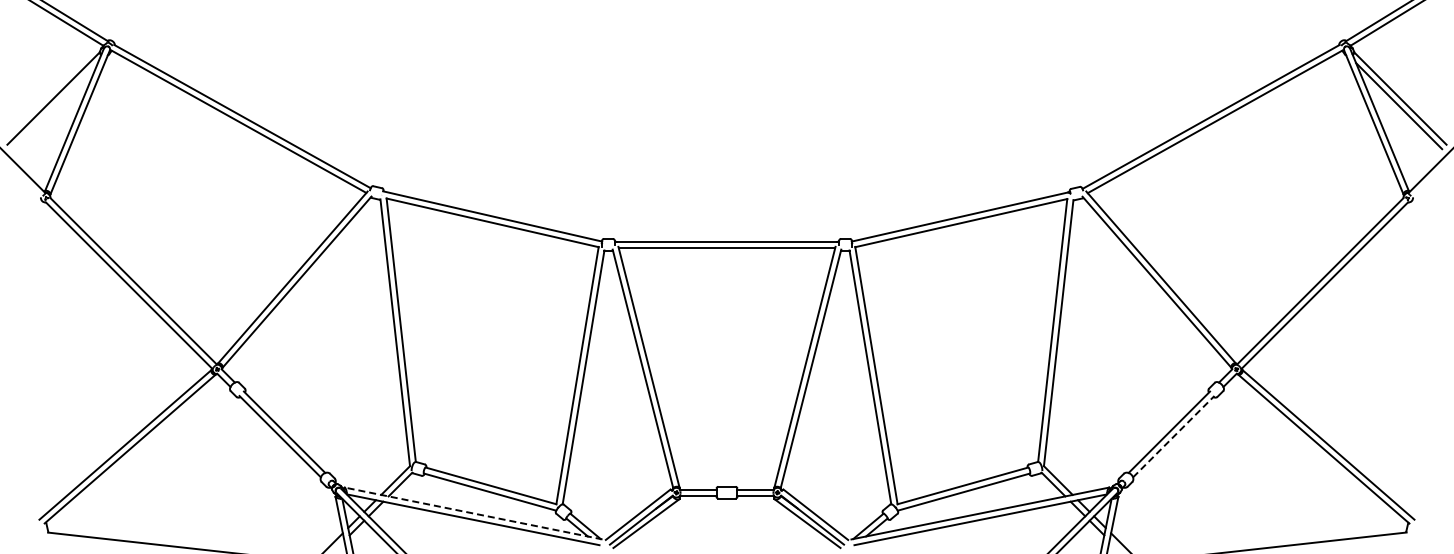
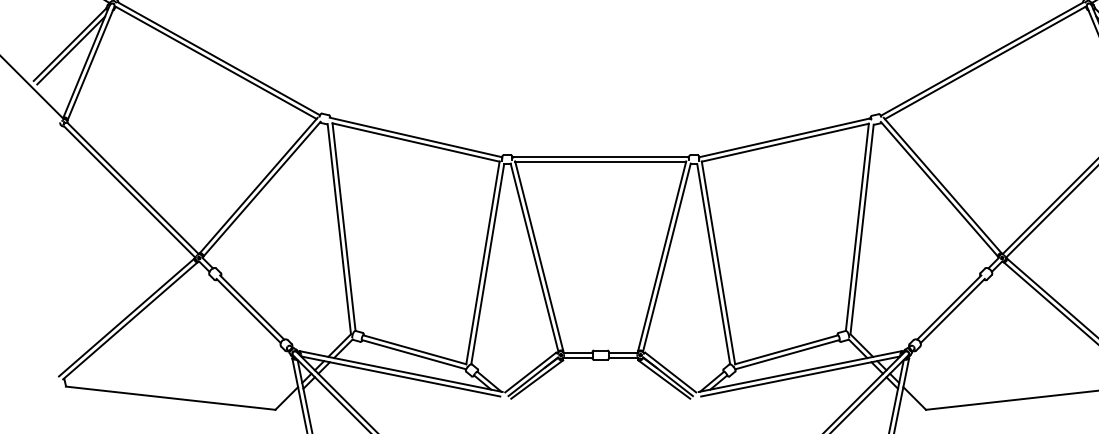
line: (54, 106) -> (70, 50), added
line: (1173, 436) -> (952, 310), dashed -> solid
line: (473, 513) -> (400, 371), dashed -> solid

